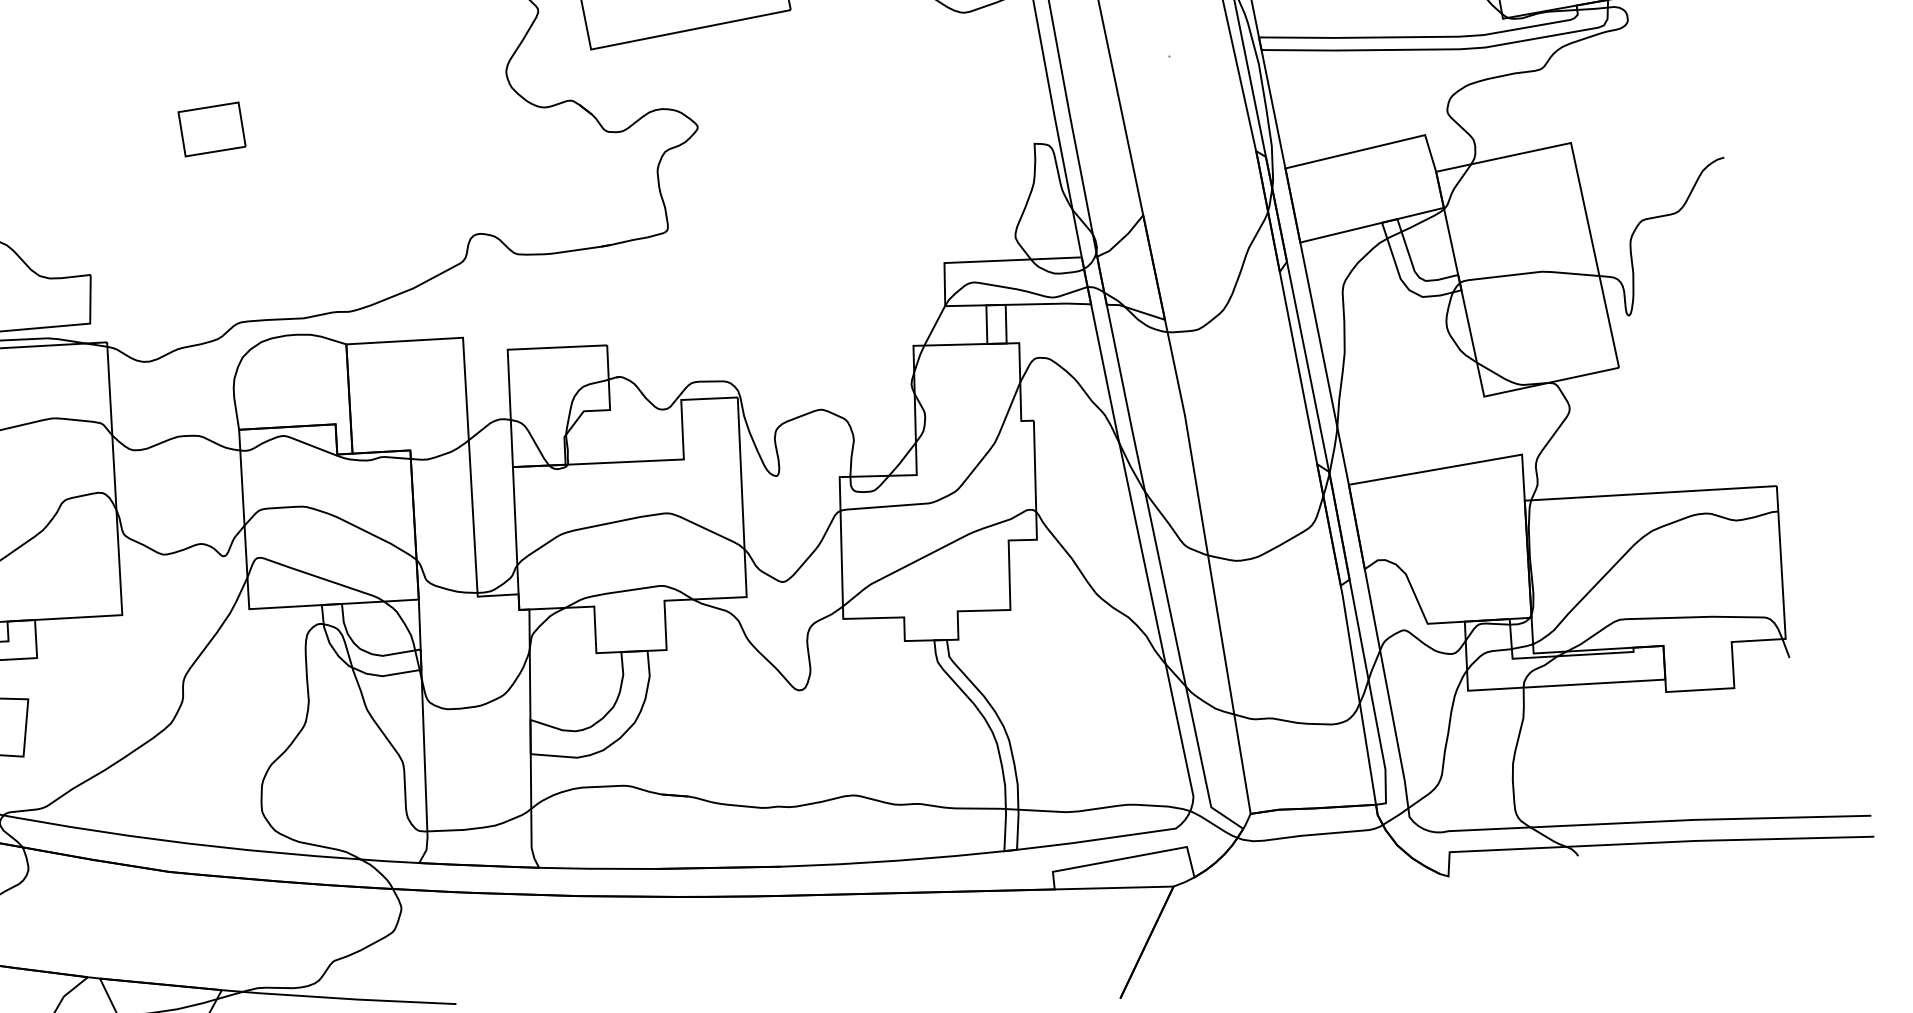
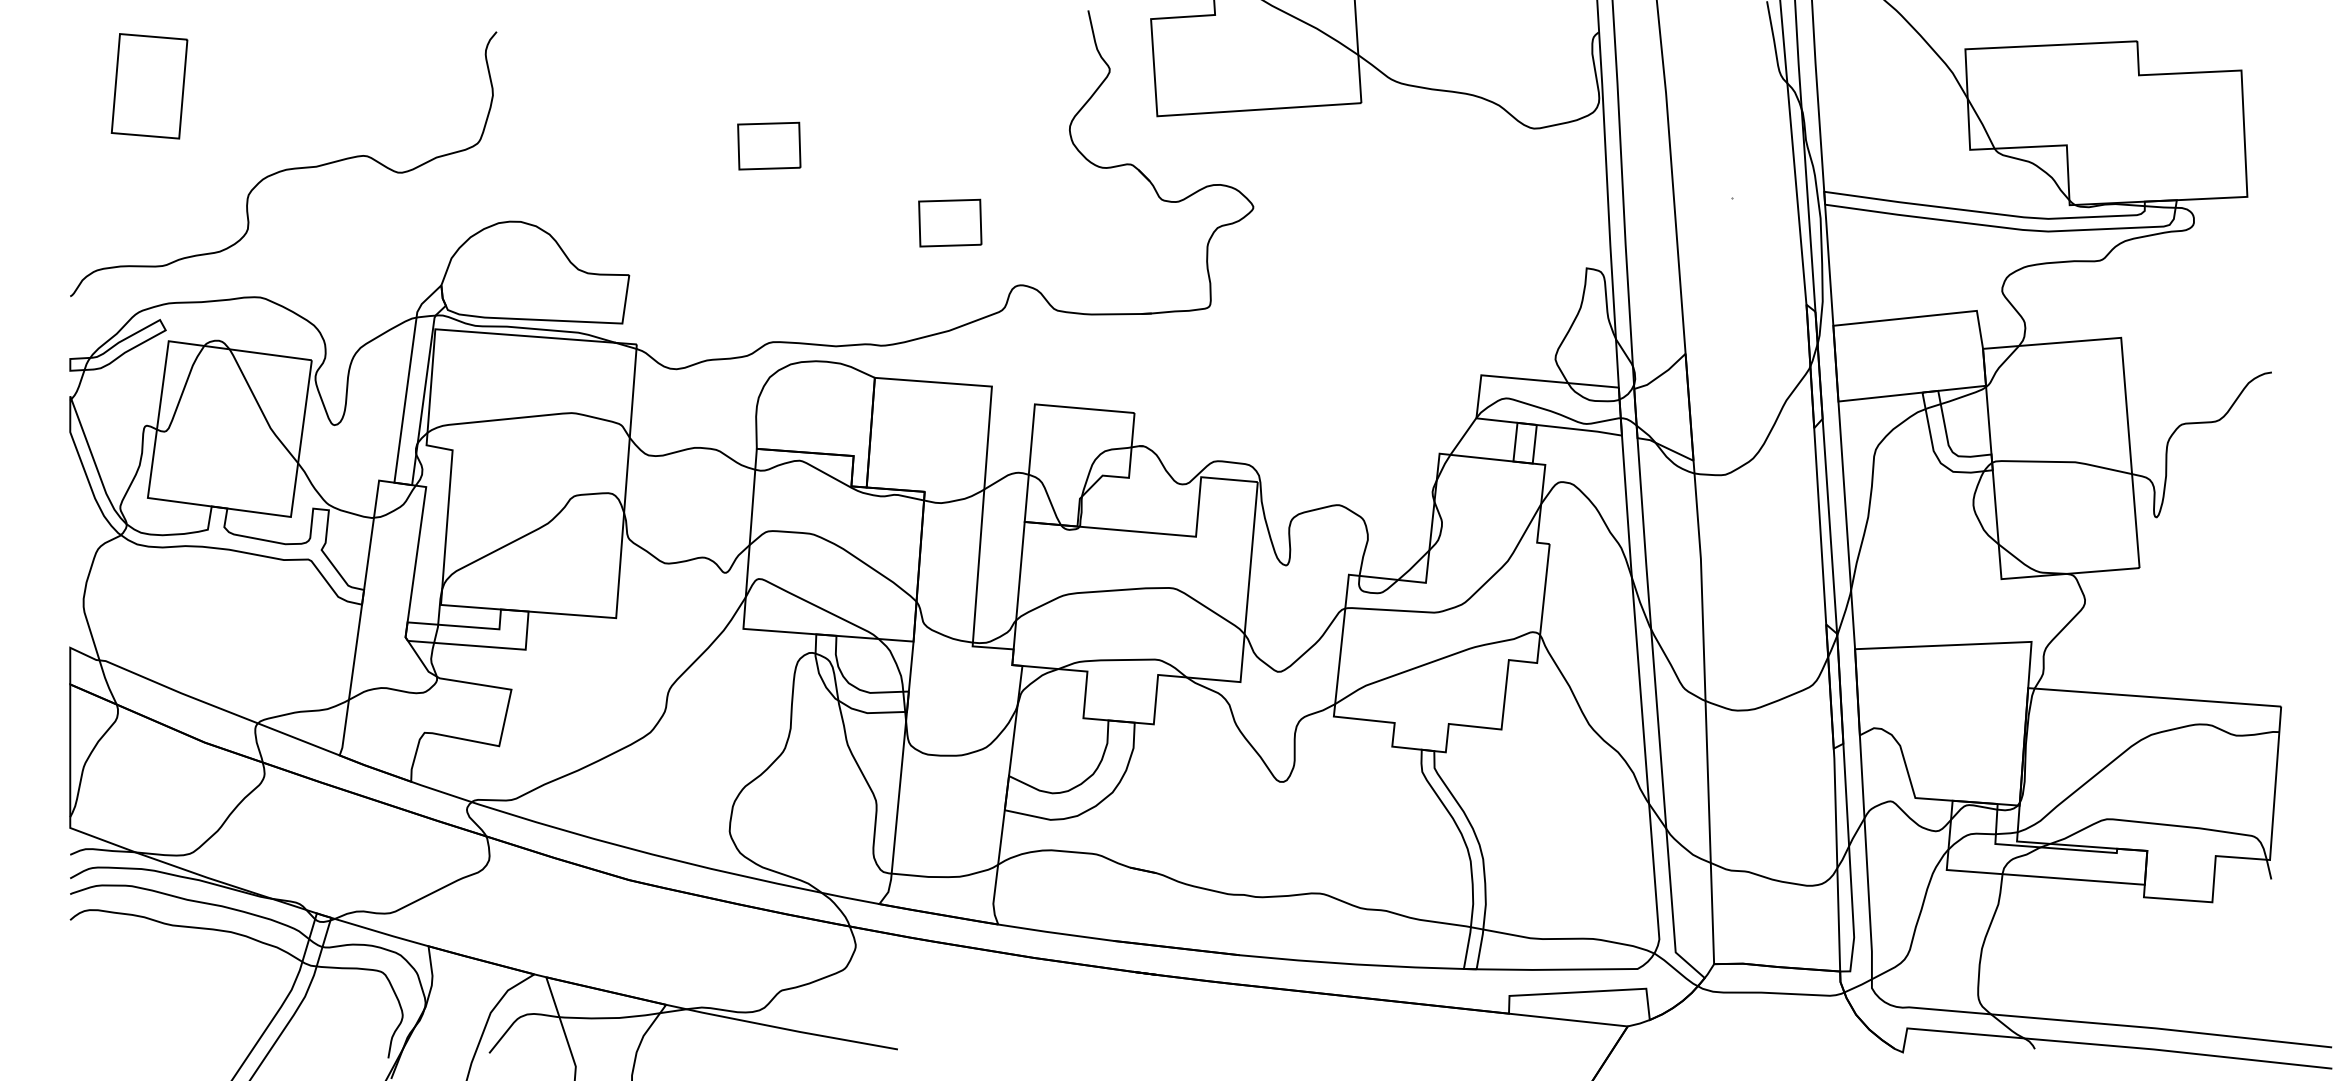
part: (400, 181) -> (950, 222), added

